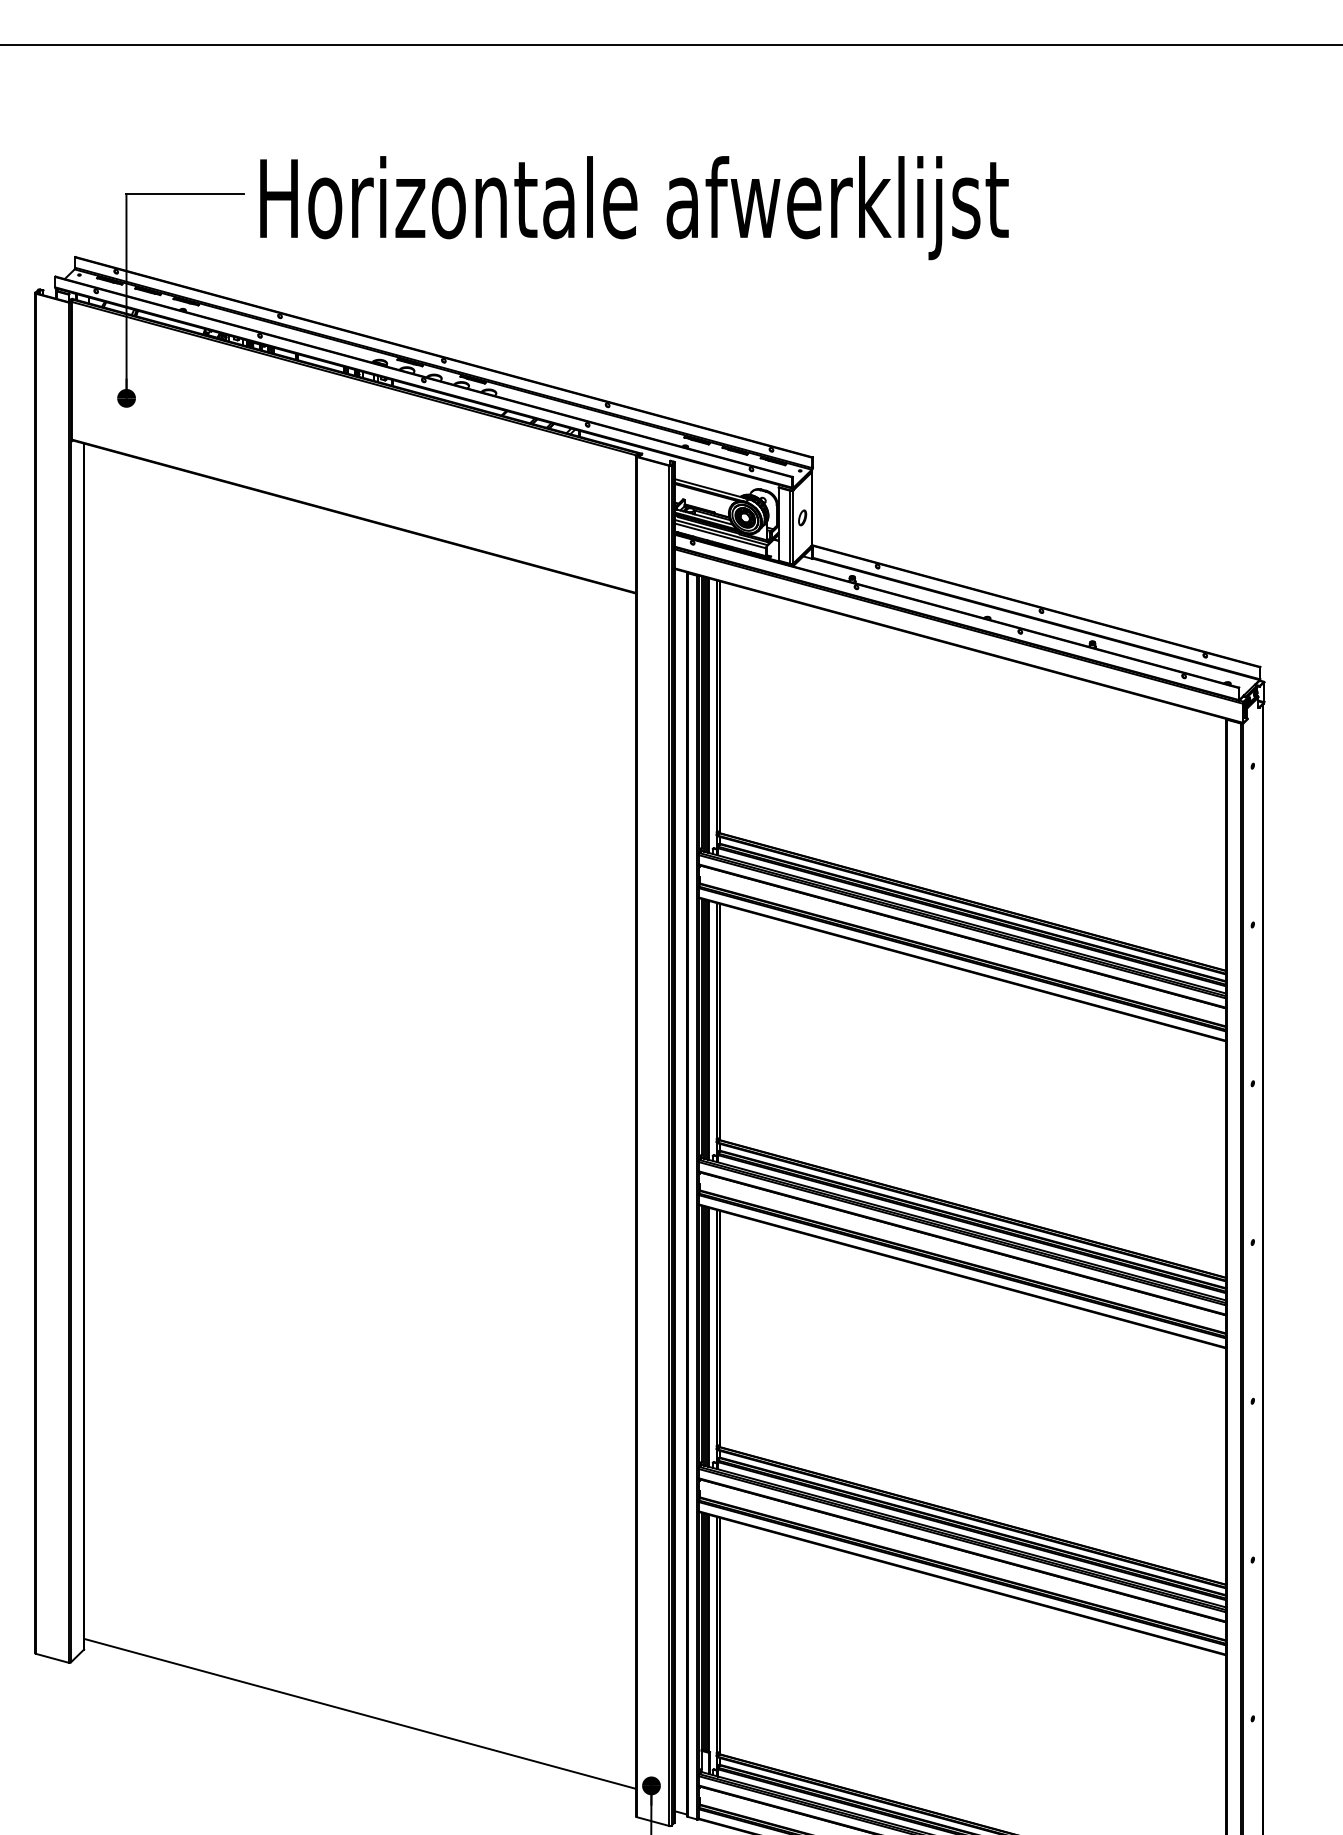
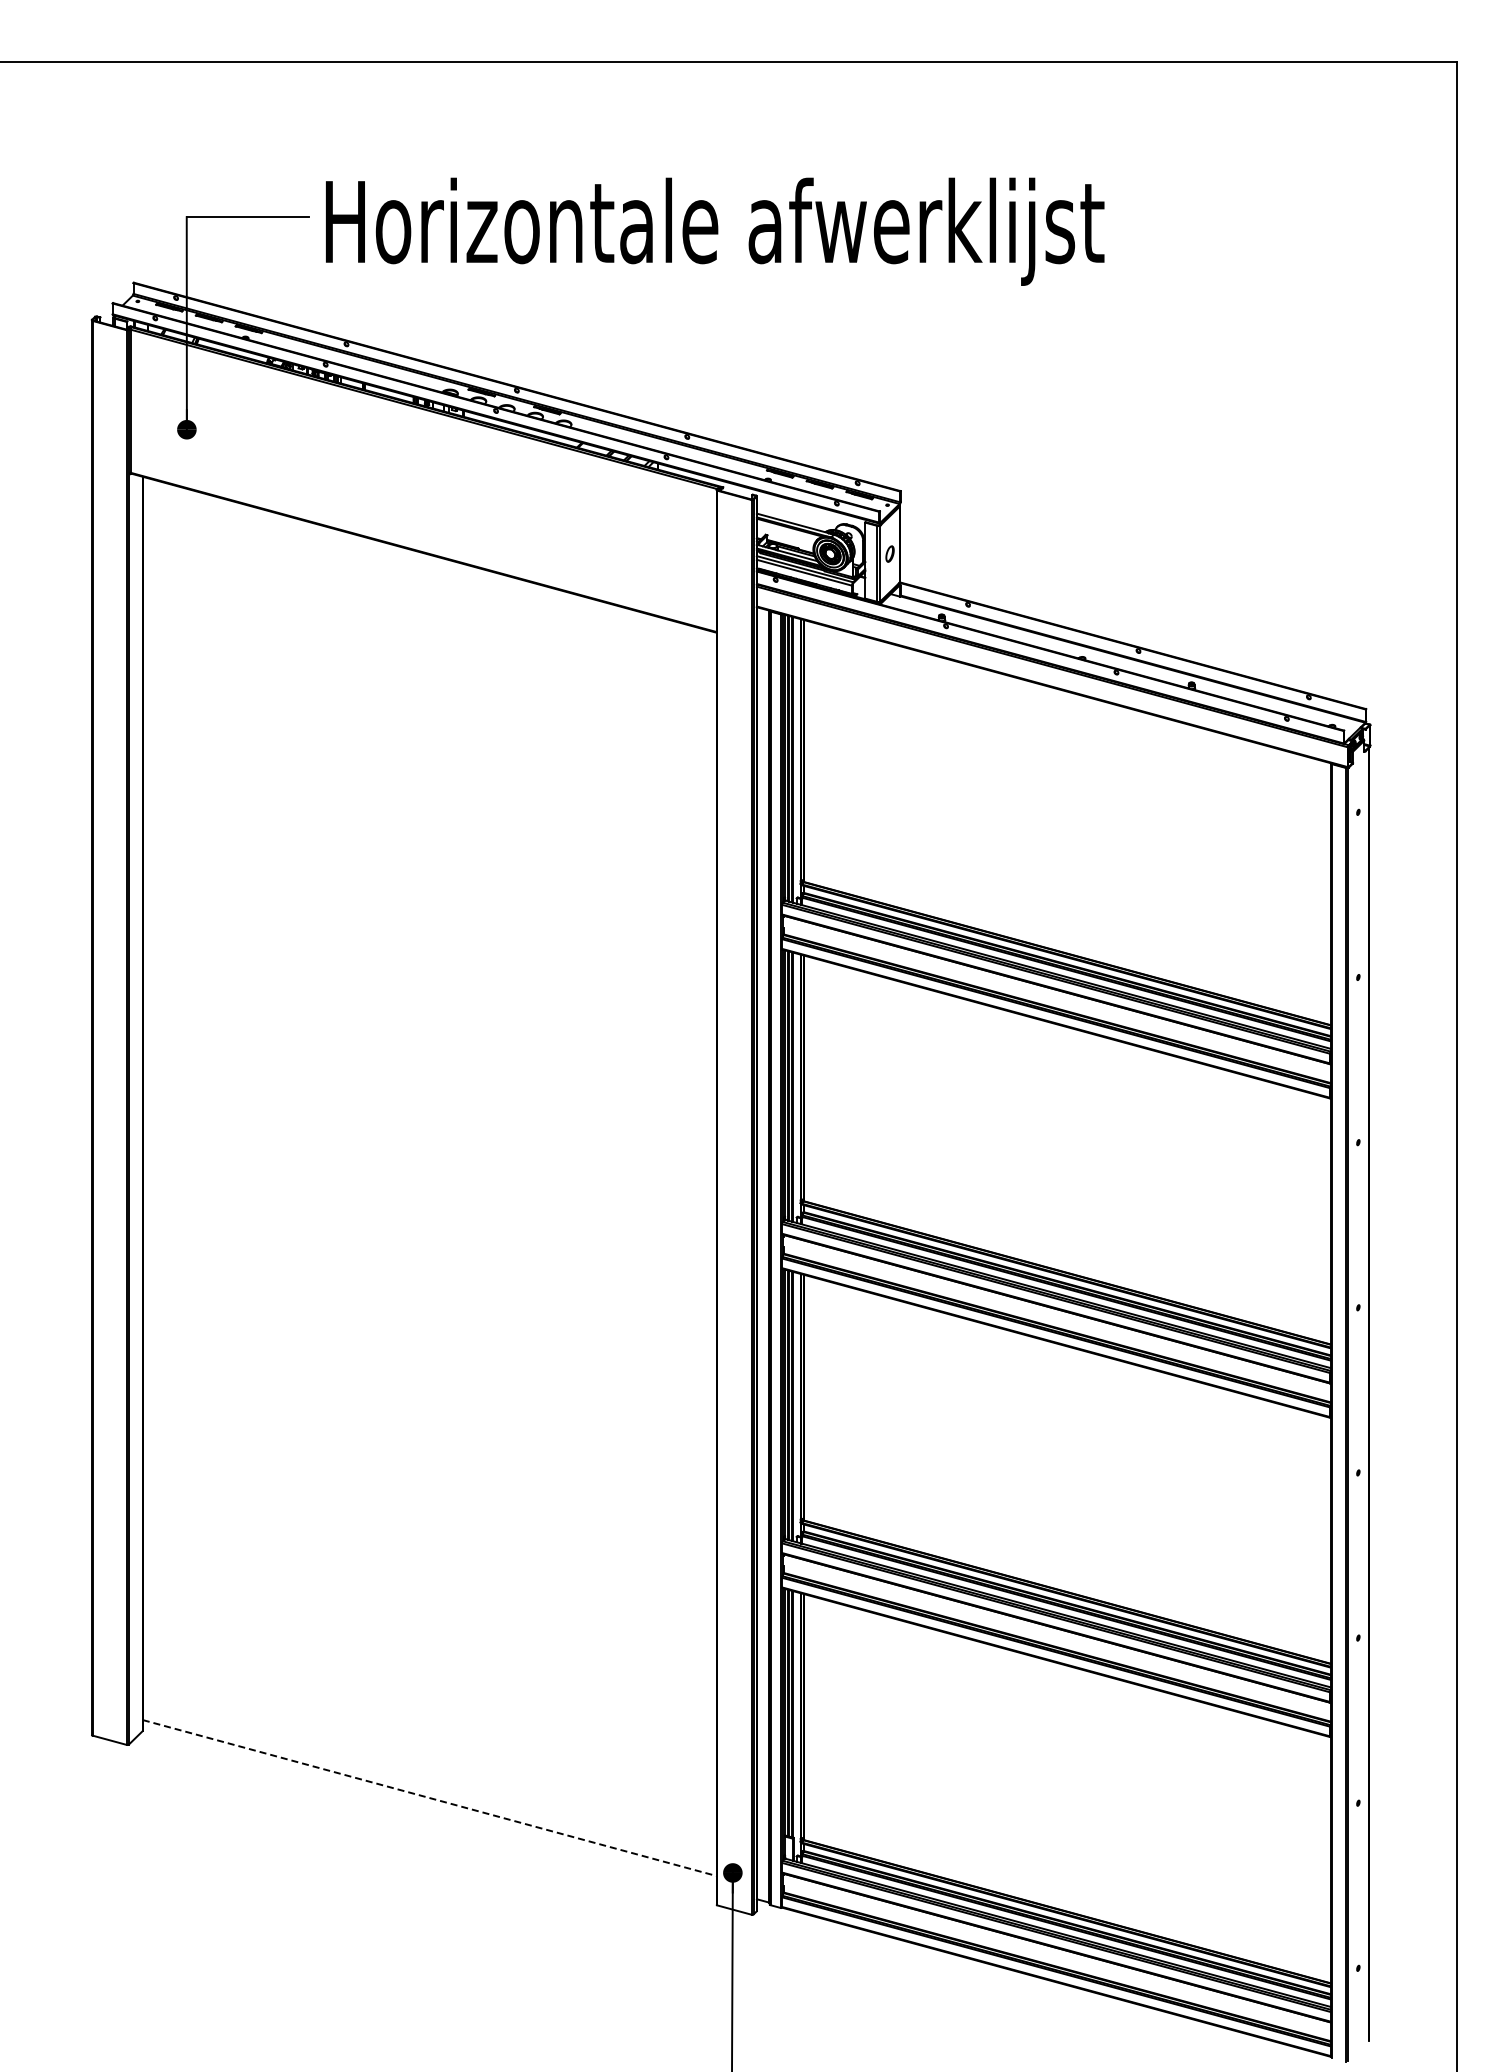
line: (360, 1714) -> (430, 1798), solid -> dashed

